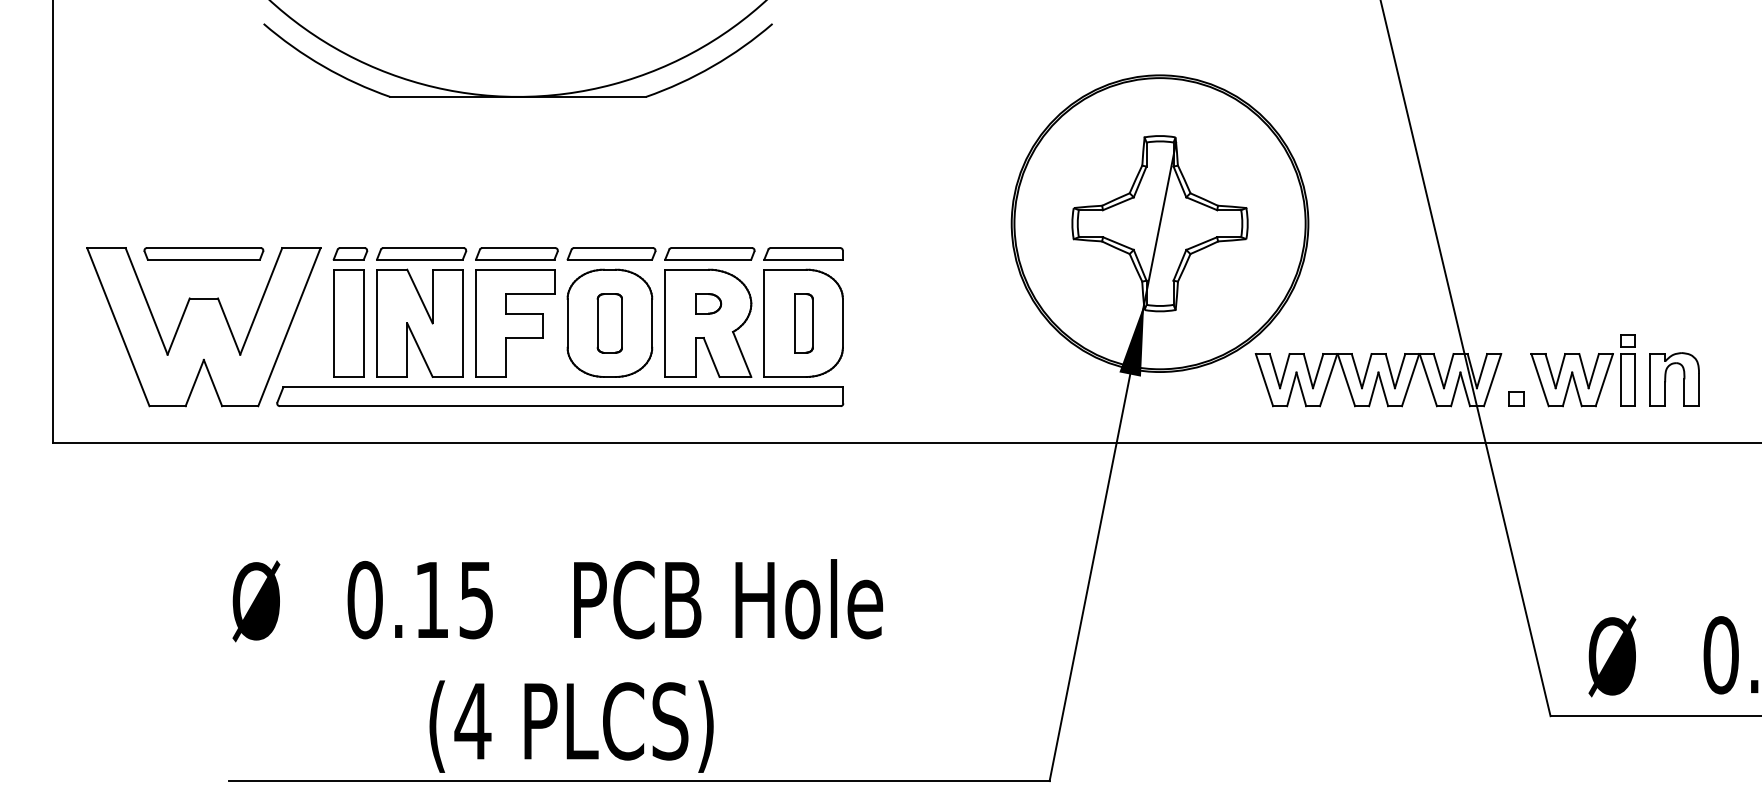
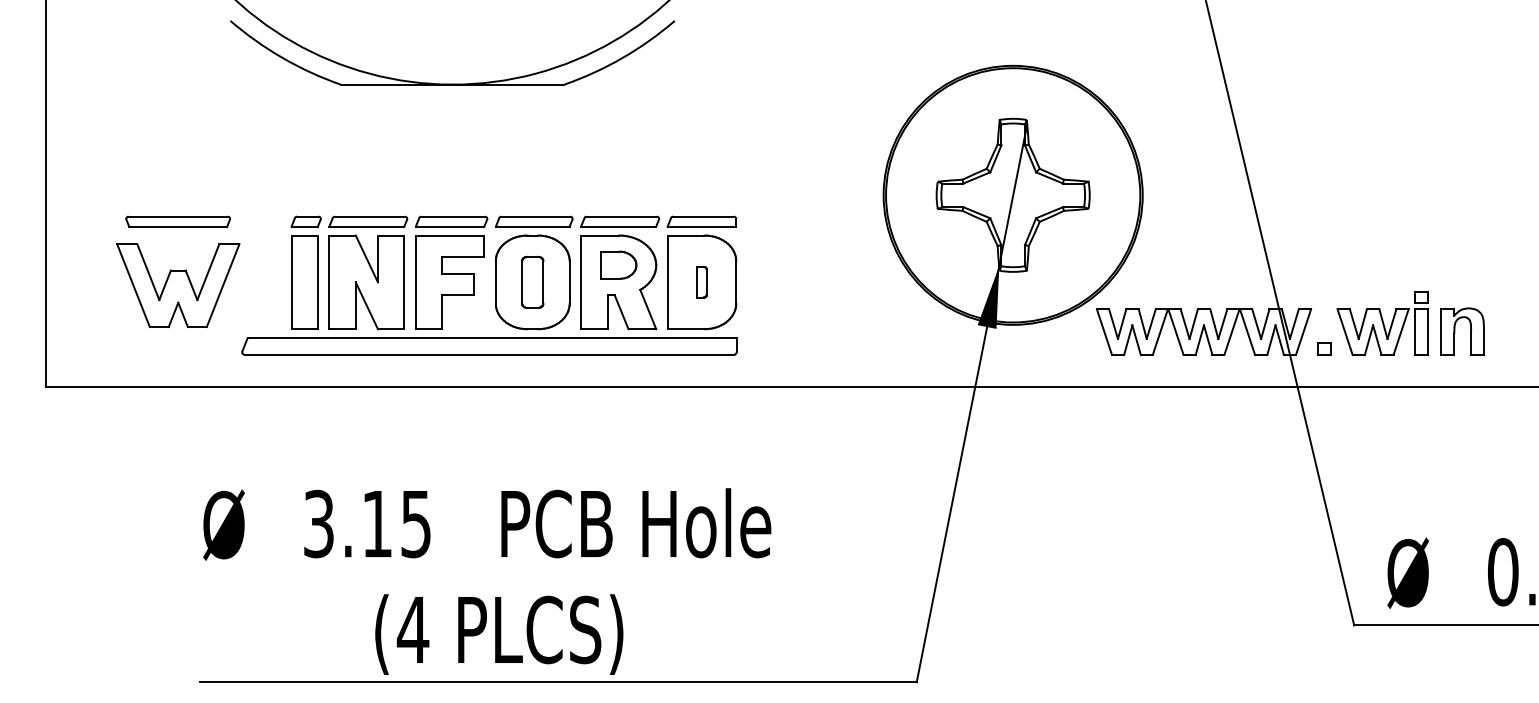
part: (708, 304) -> (618, 265), size x1.6
part: (803, 322) -> (701, 281), size x0.6
part: (204, 326) -> (178, 285), size x0.6
text: (364, 599) -> (318, 523), 0.15 -> 3.15

